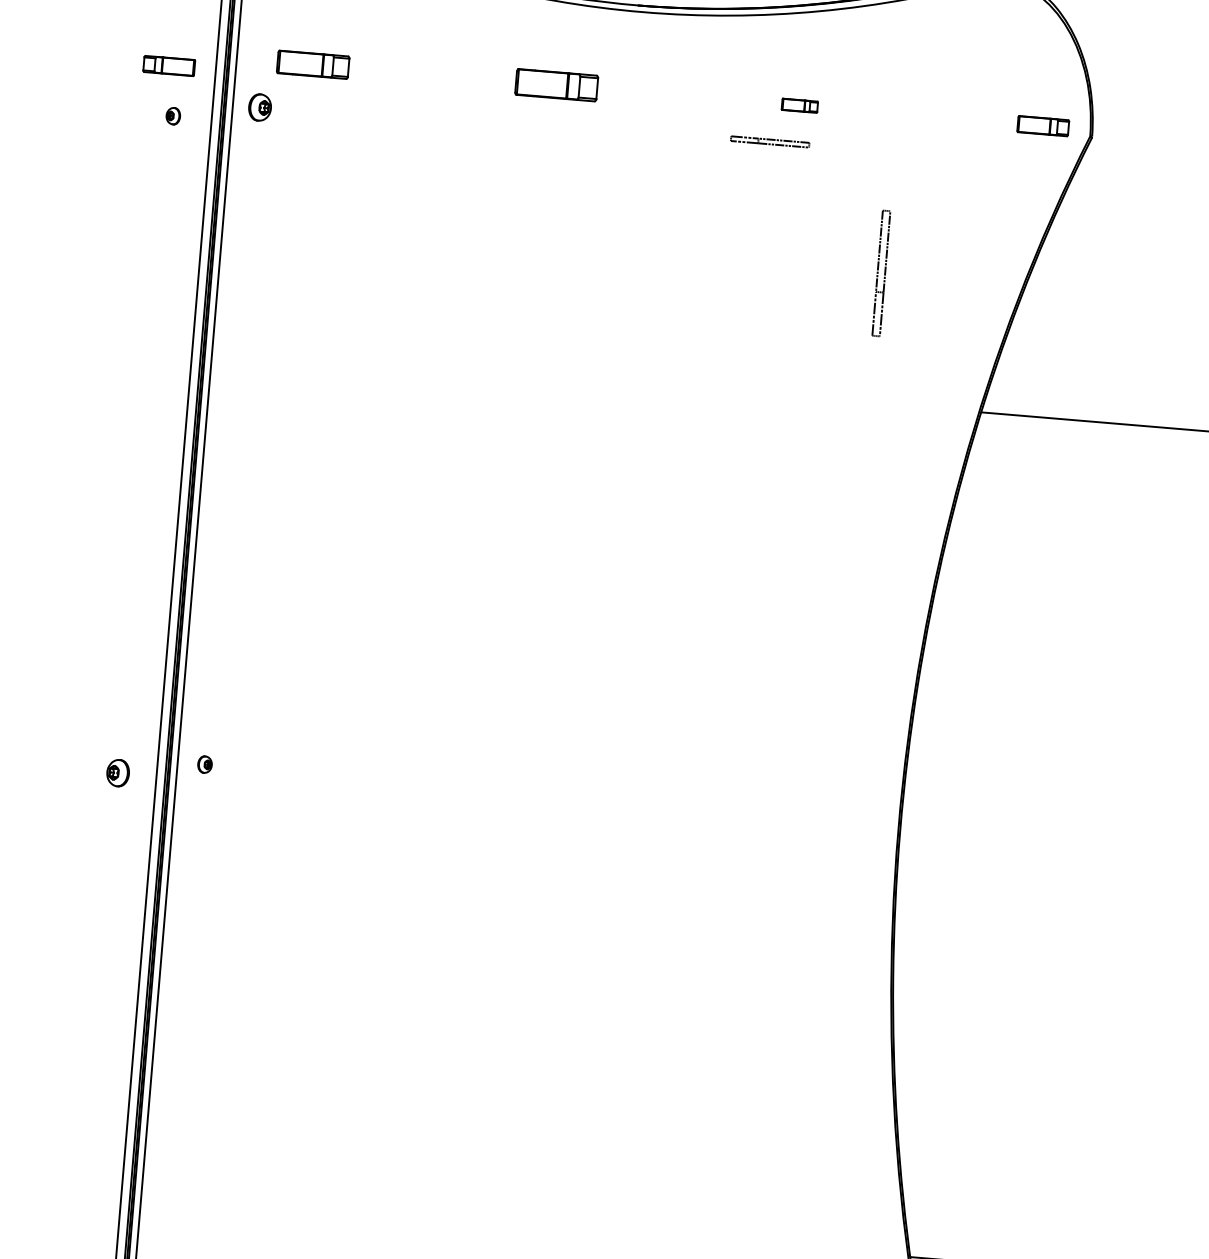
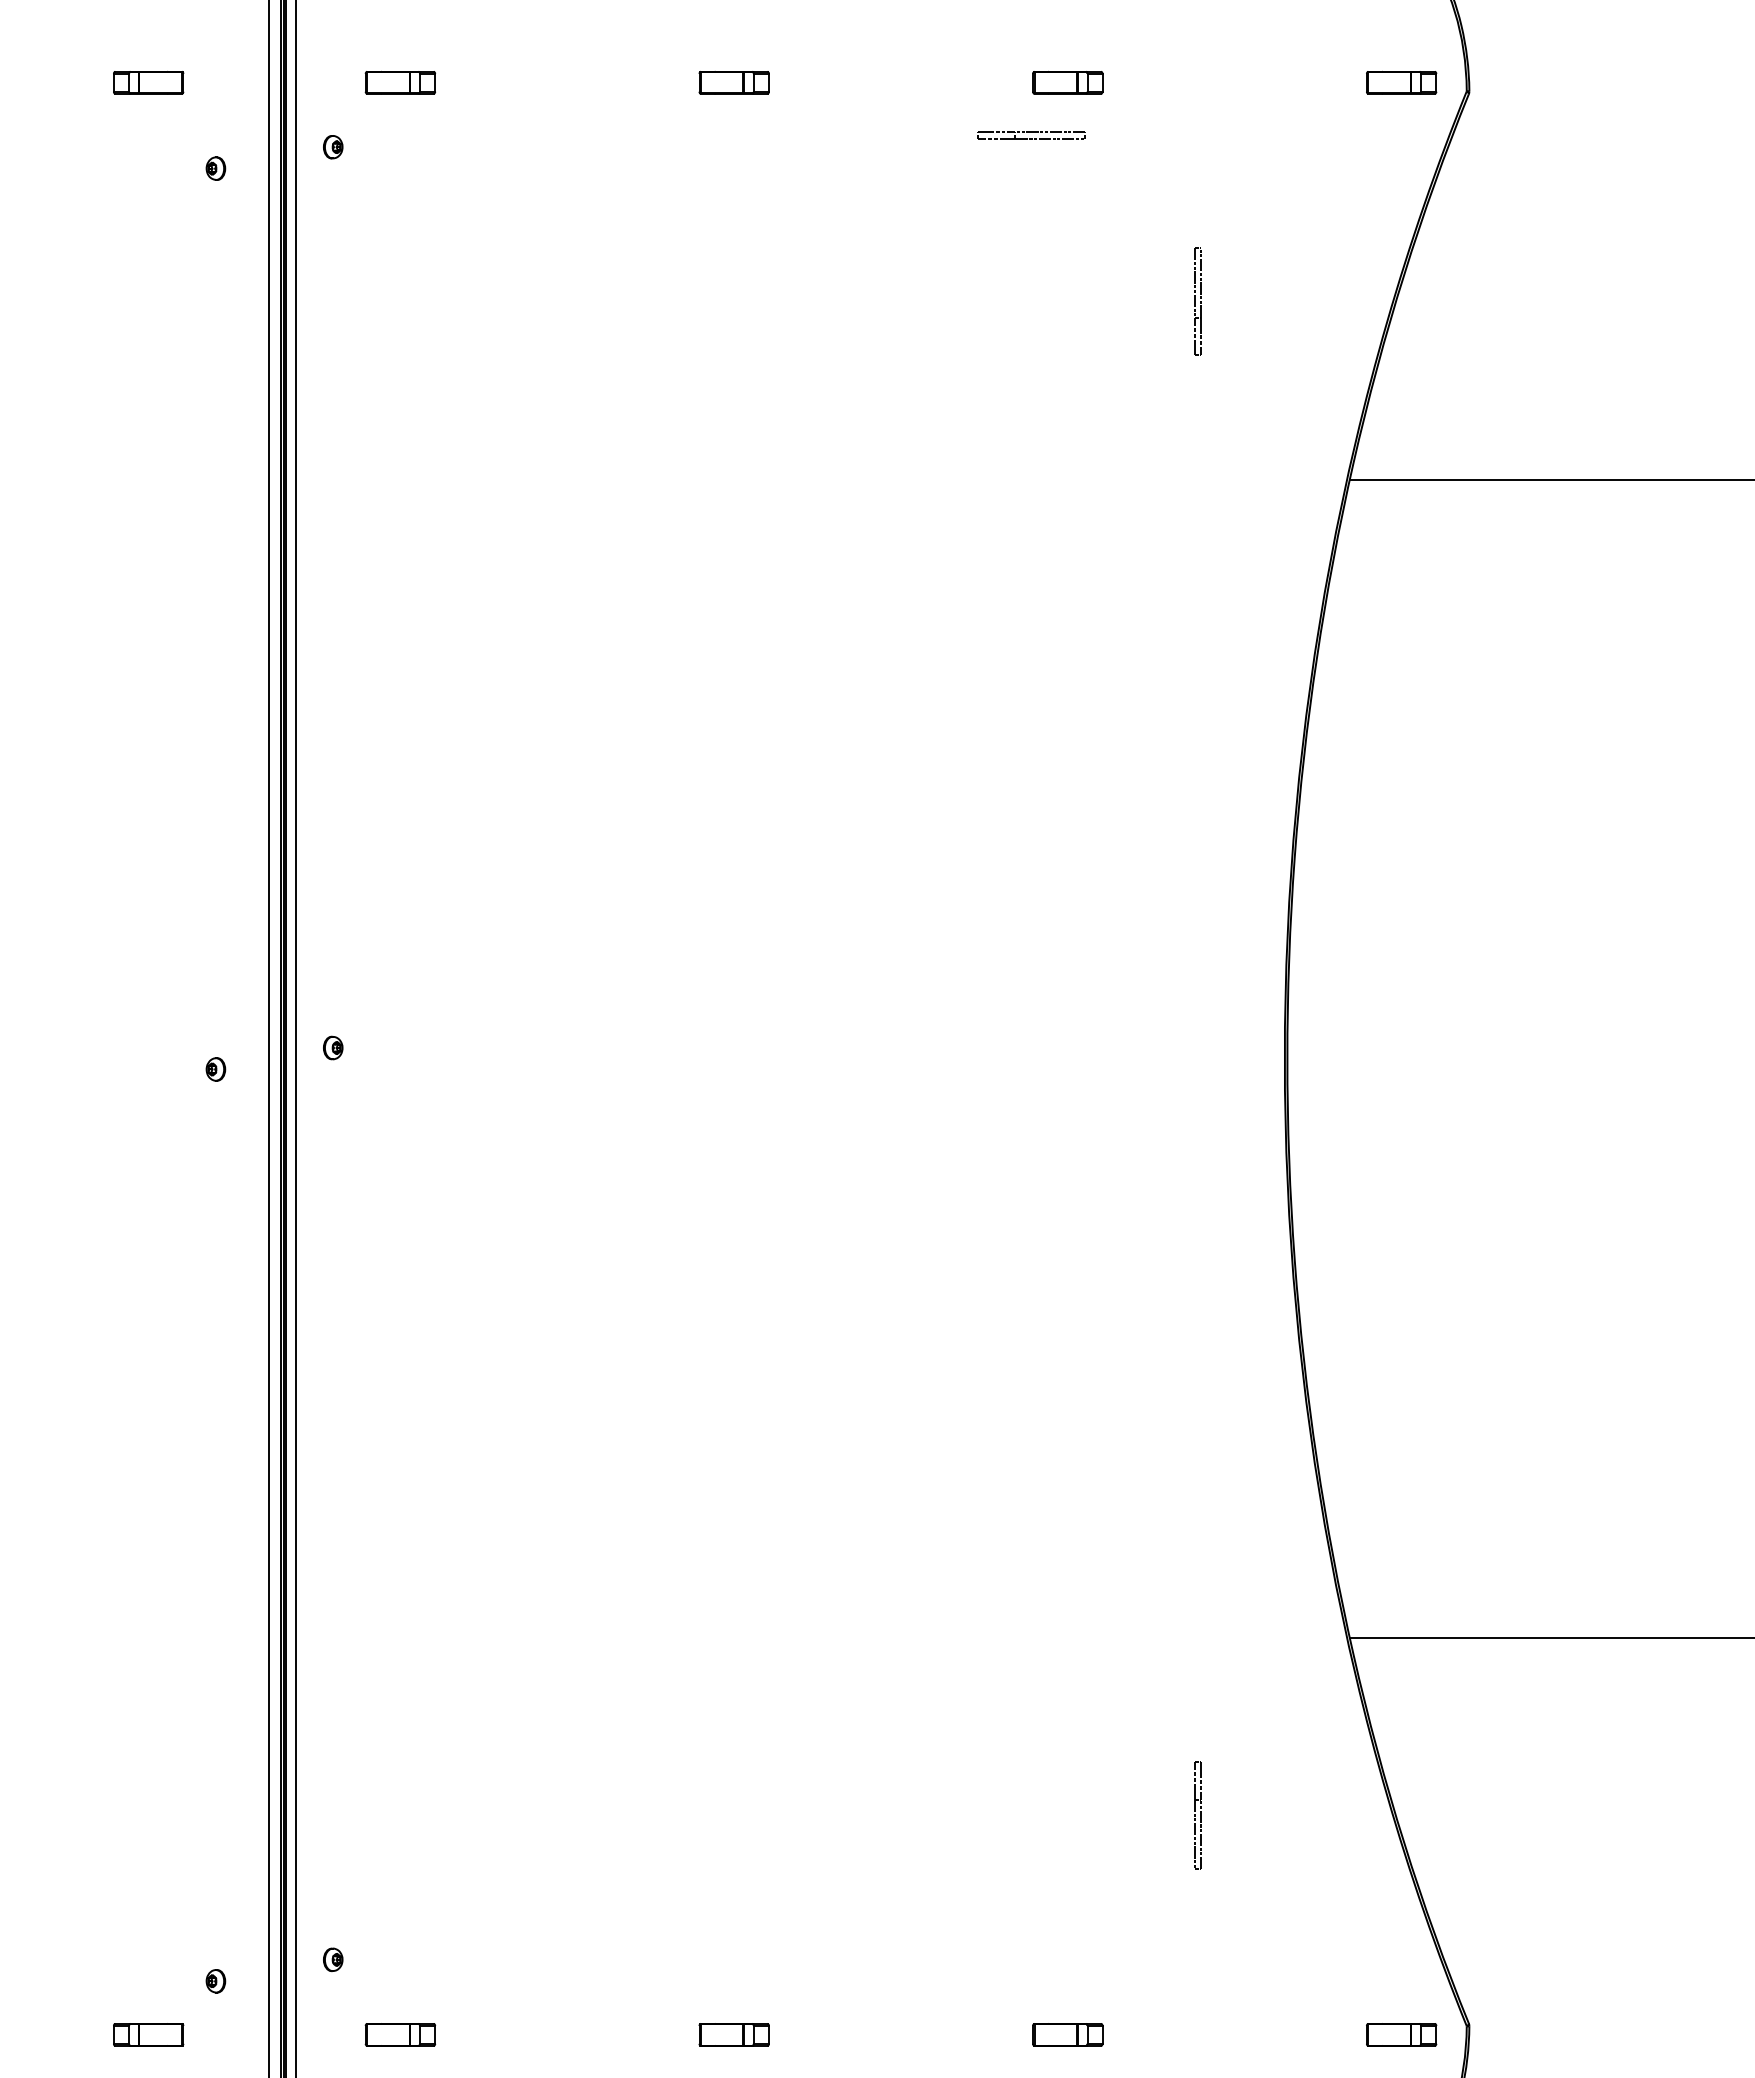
part: (313, 64) -> (400, 82), size x0.71
part: (169, 65) -> (148, 82), moved
part: (556, 85) -> (733, 82), size x0.62
part: (799, 105) -> (1067, 82), size x1.43
part: (260, 107) -> (333, 147), size x0.62
part: (881, 273) -> (1197, 301), size x0.62
part: (117, 773) -> (215, 1069), size x0.62

